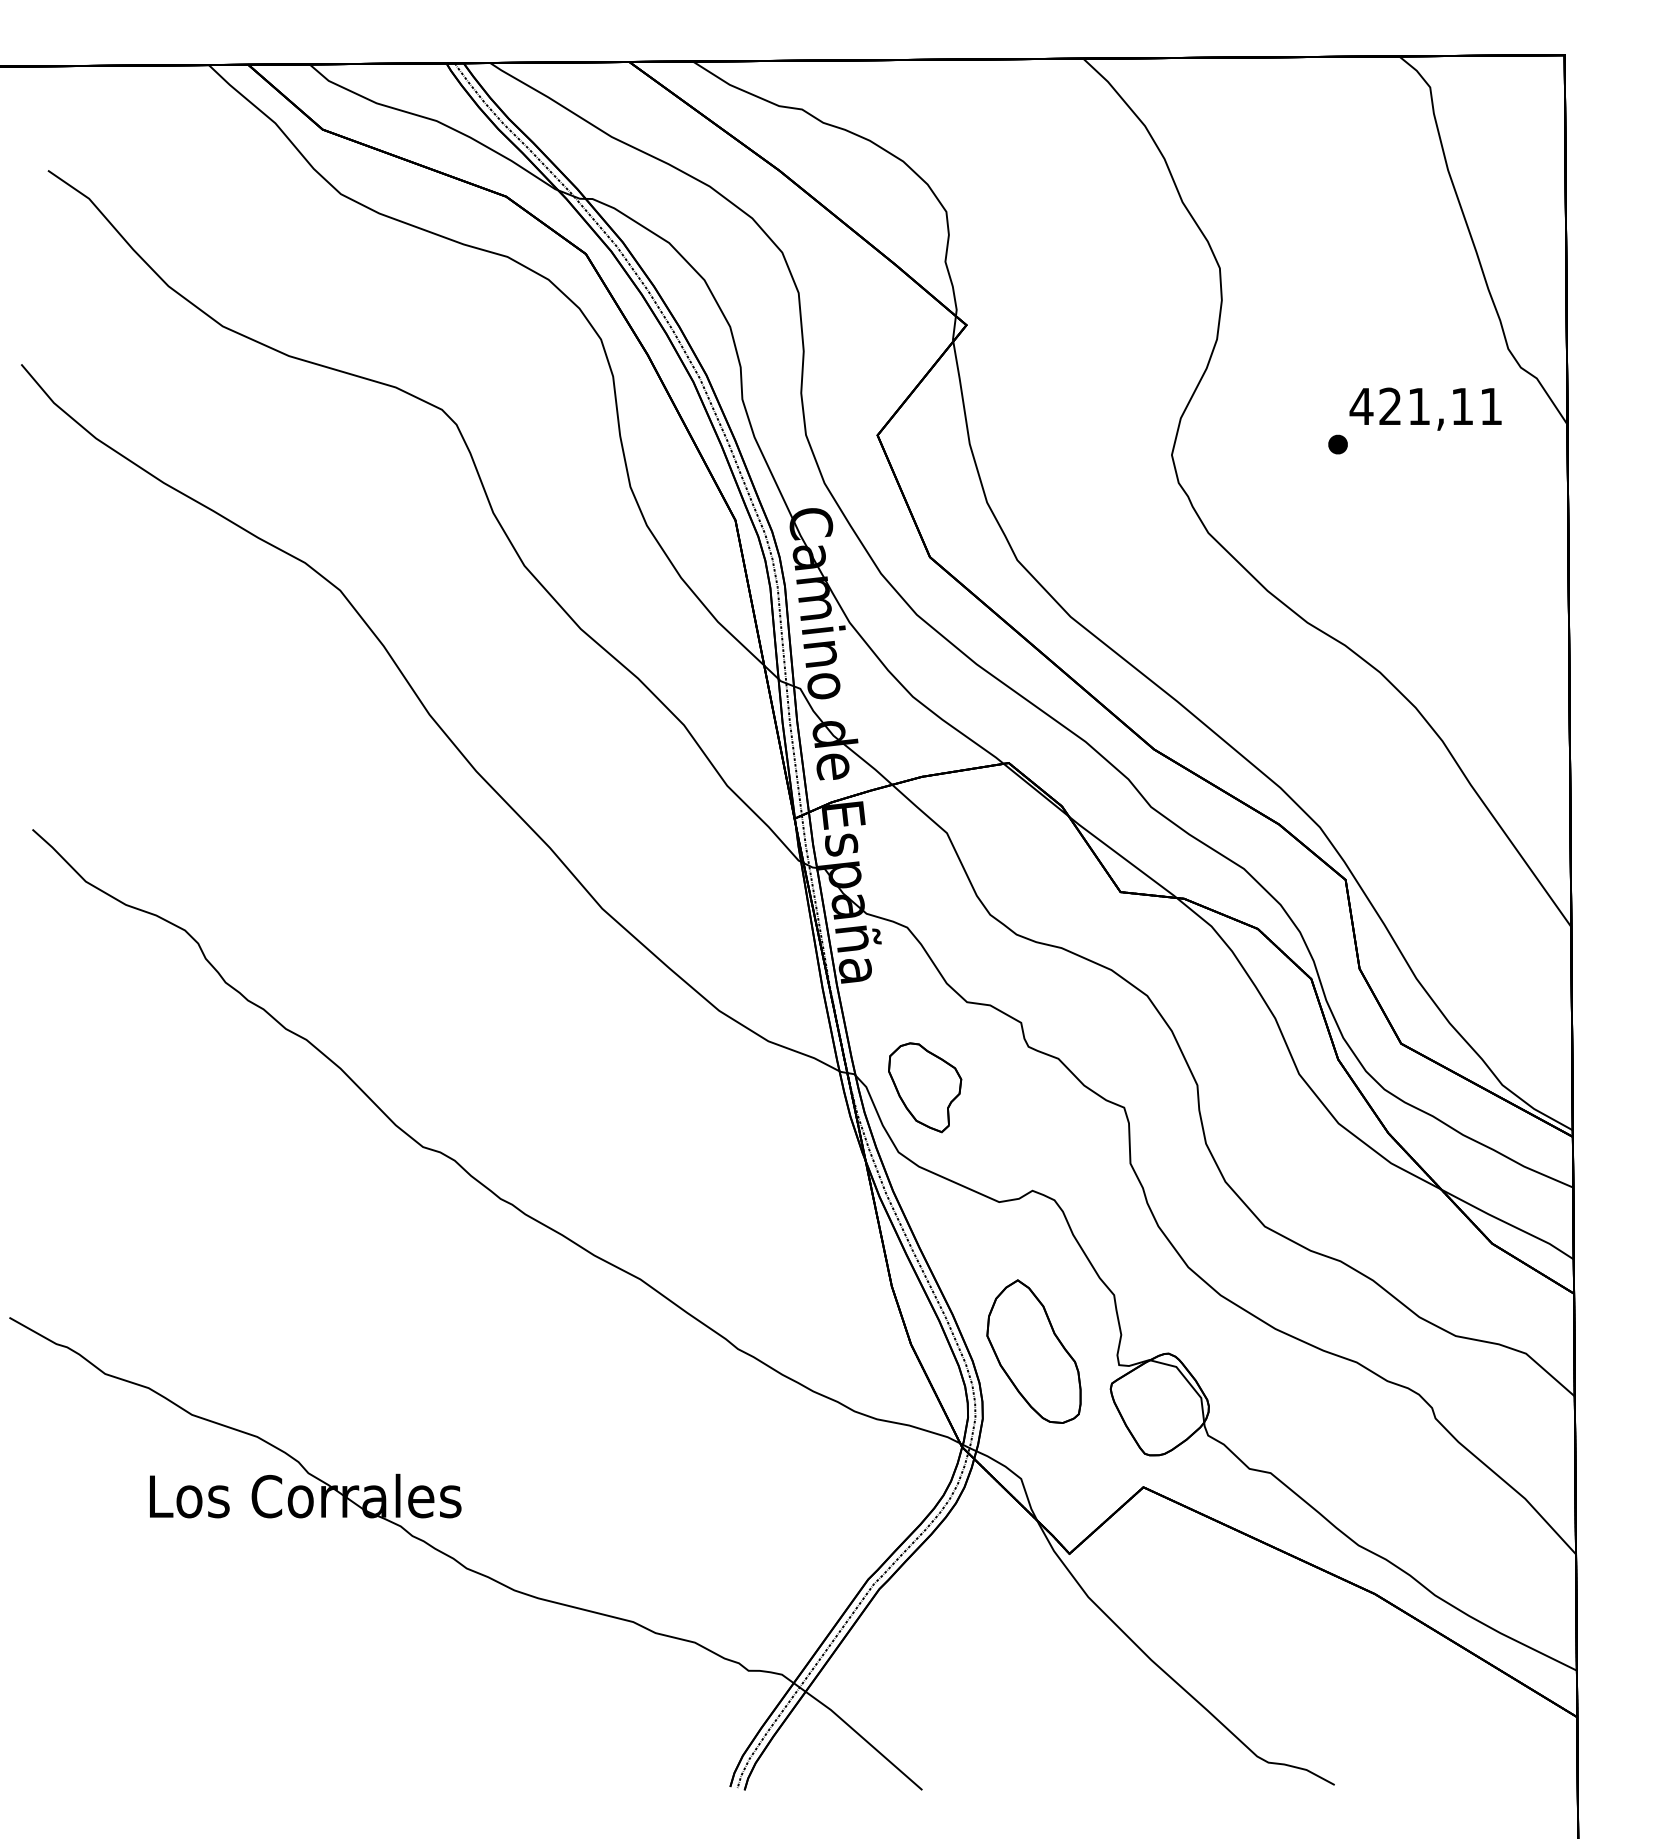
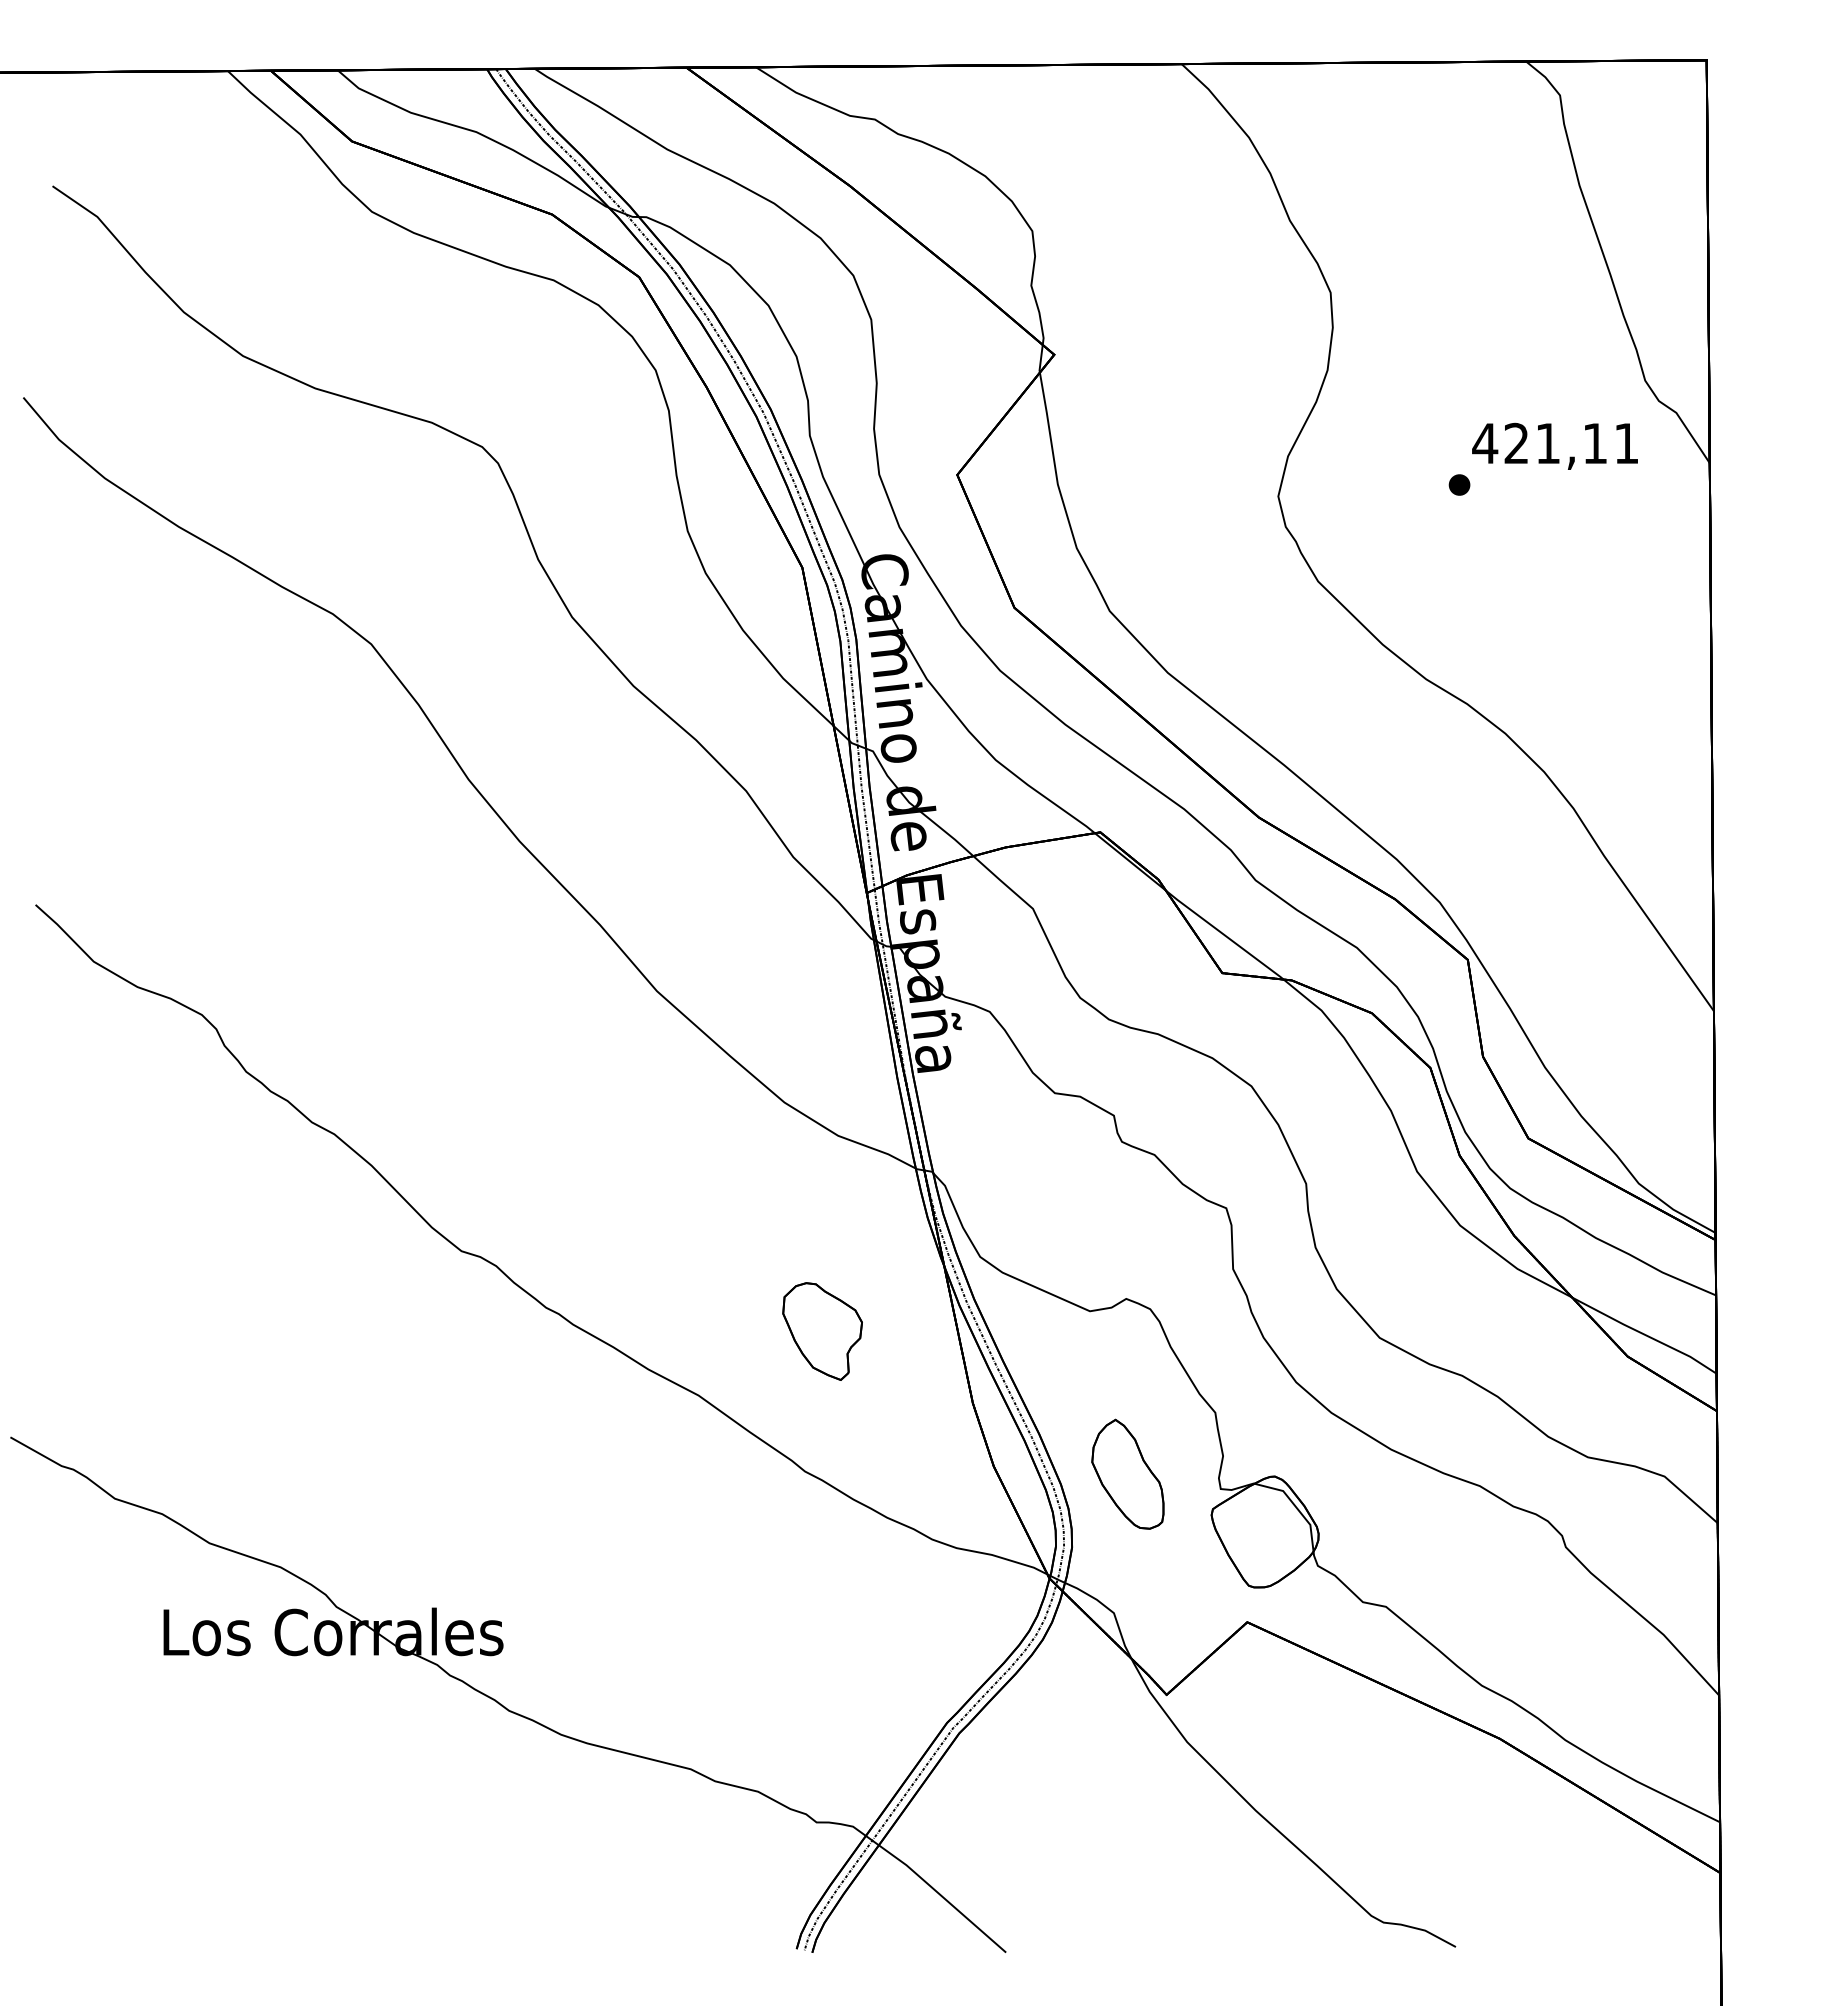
part: (925, 1087) -> (823, 1331), moved
part: (1033, 1351) -> (1127, 1474), size x0.7

